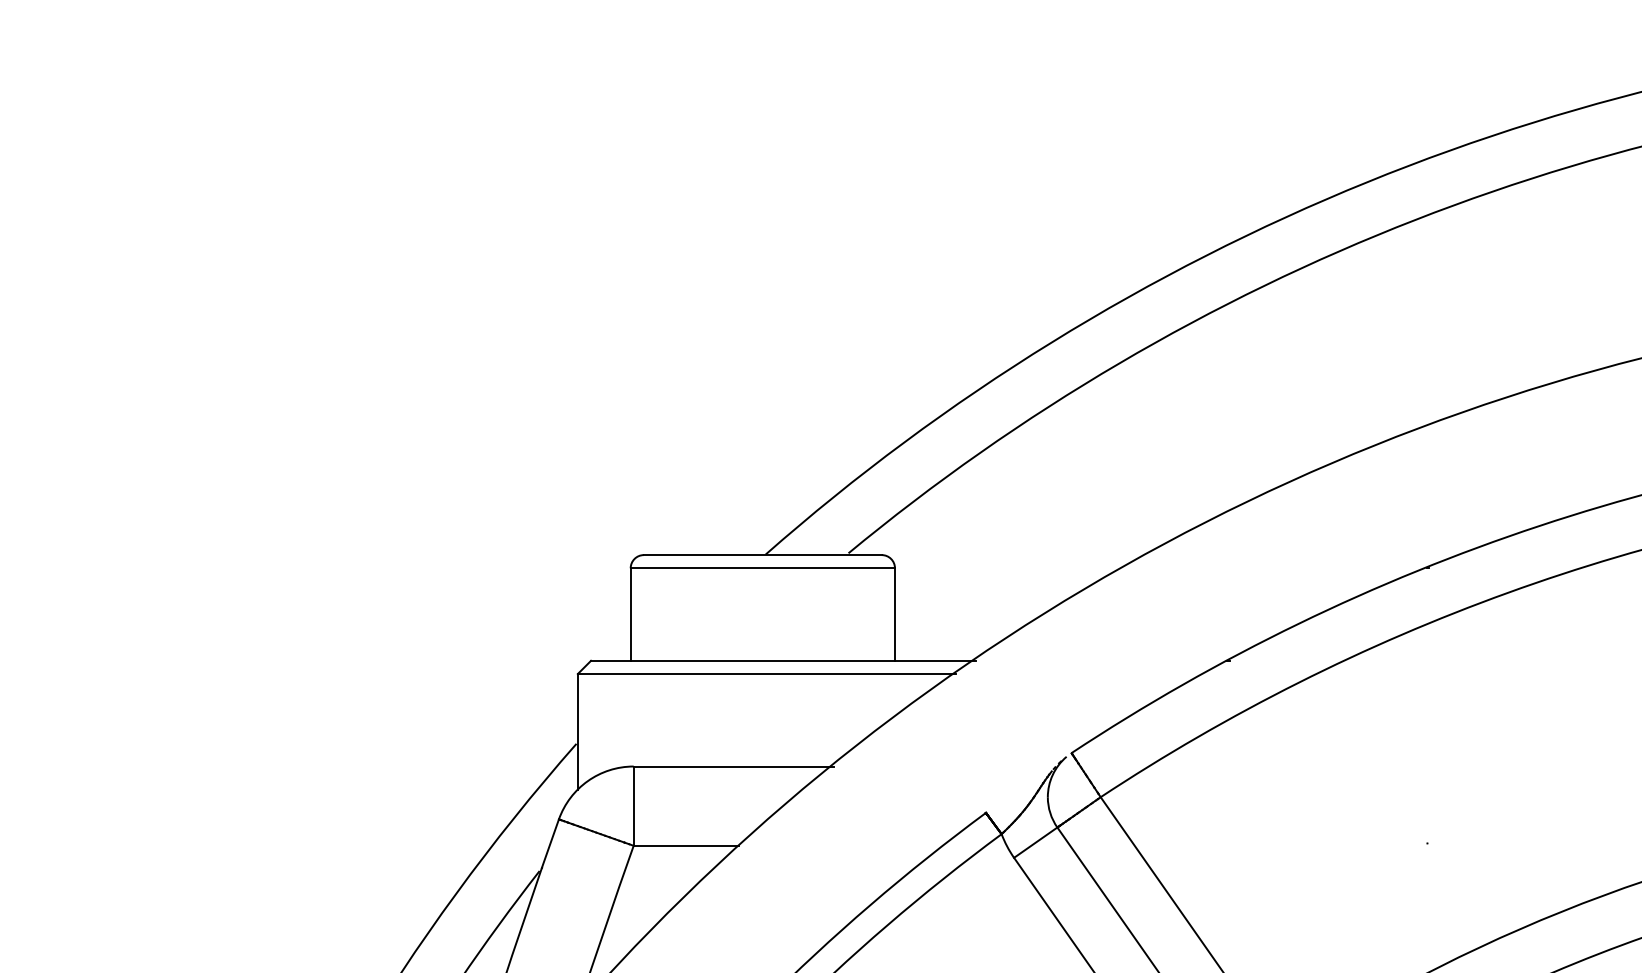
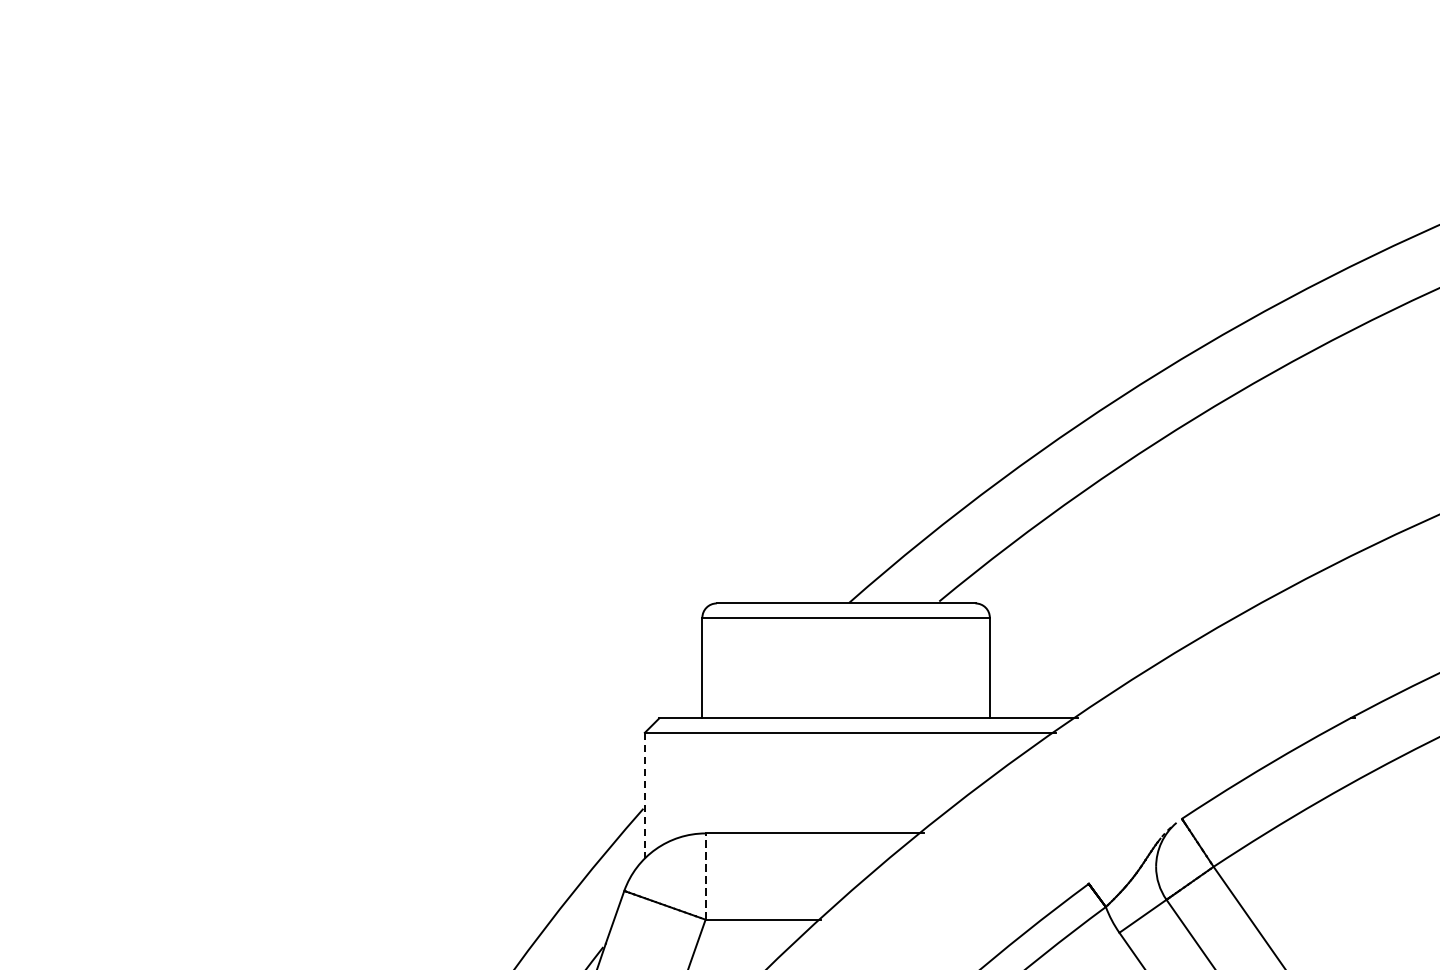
line: (577, 731) -> (644, 795), solid -> dashed
line: (633, 806) -> (705, 876), solid -> dashed

